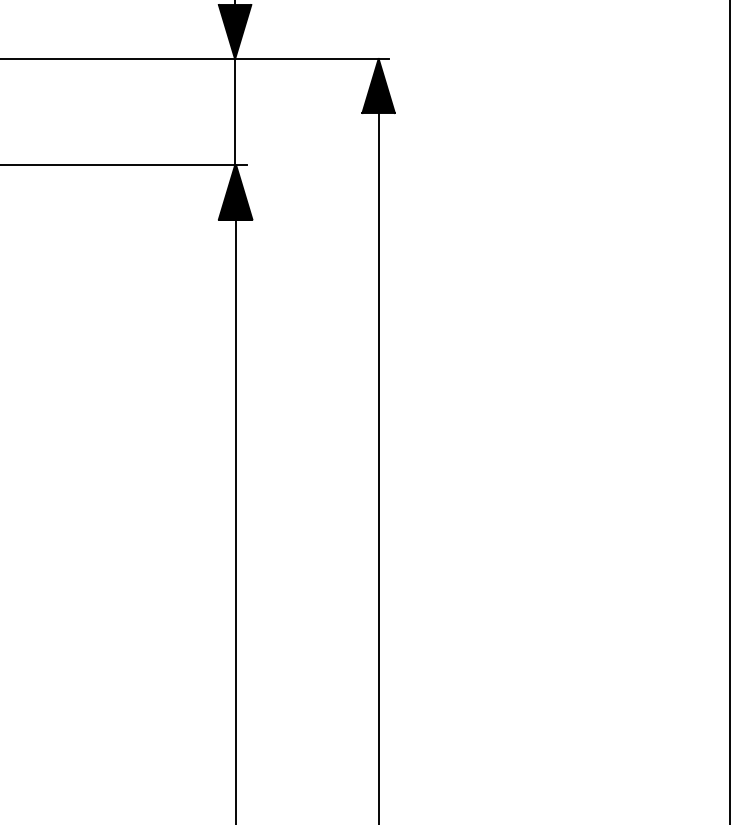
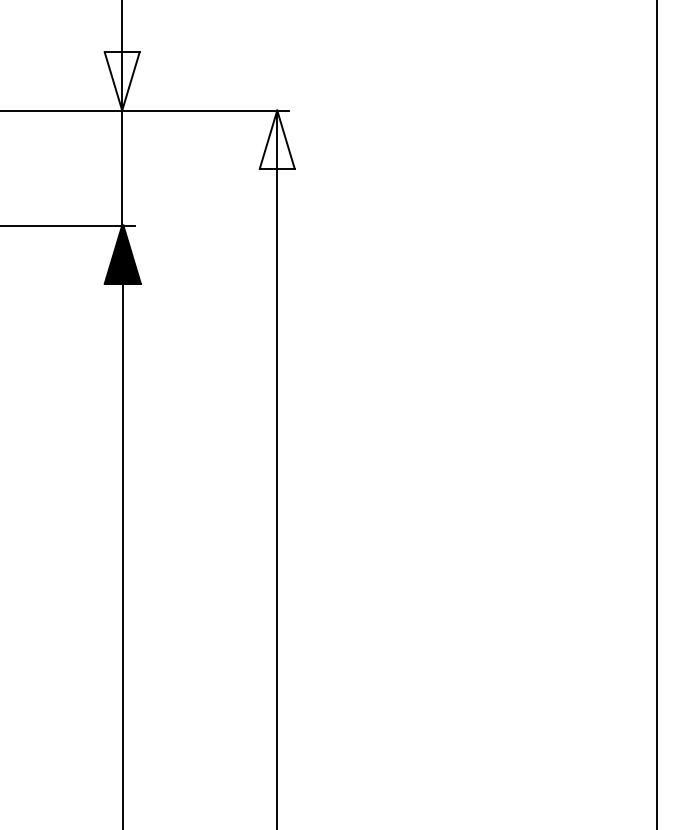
fill: (234, 32) -> (121, 81), removed
fill: (378, 86) -> (277, 140), removed

